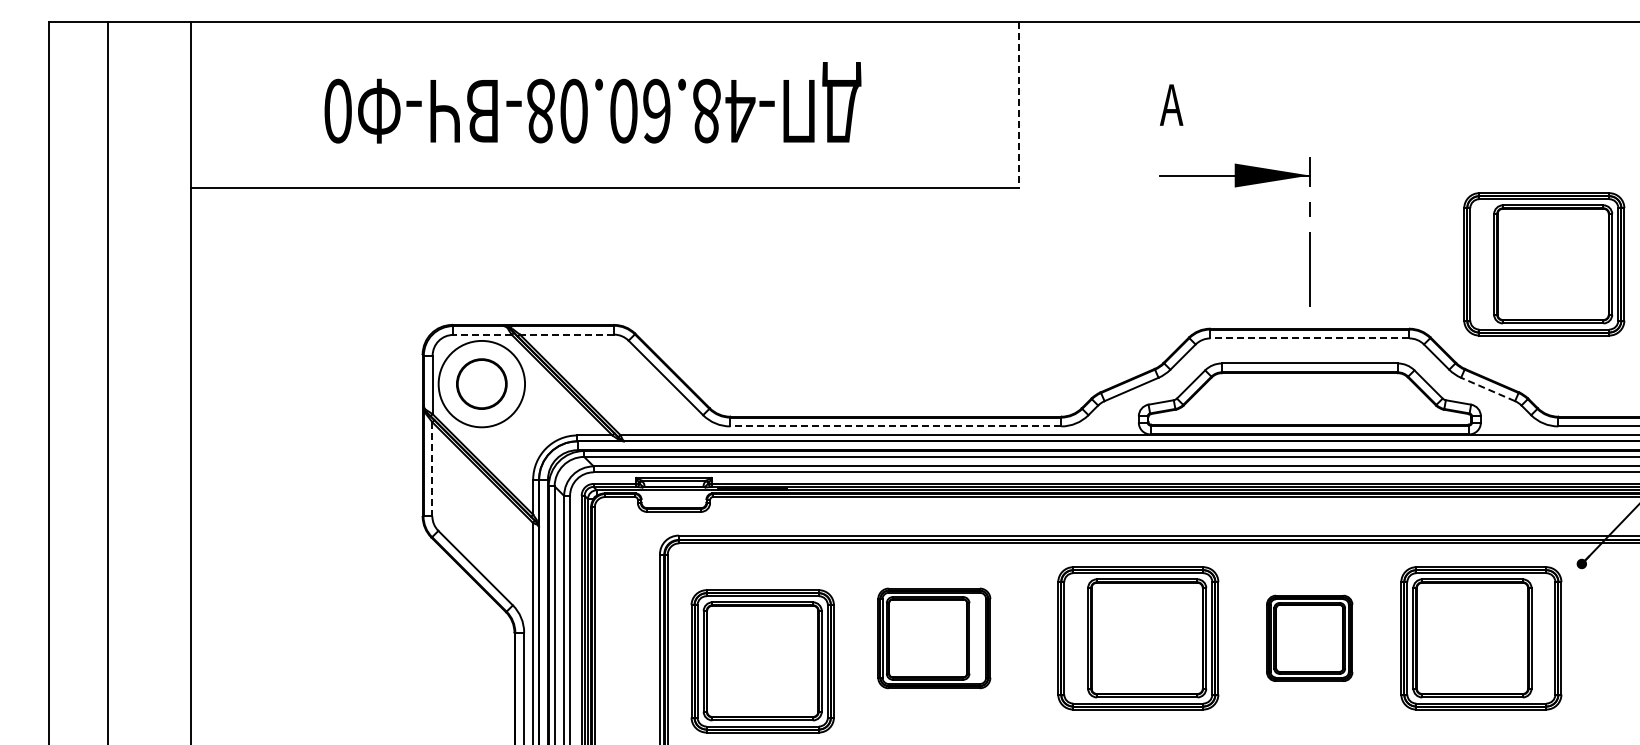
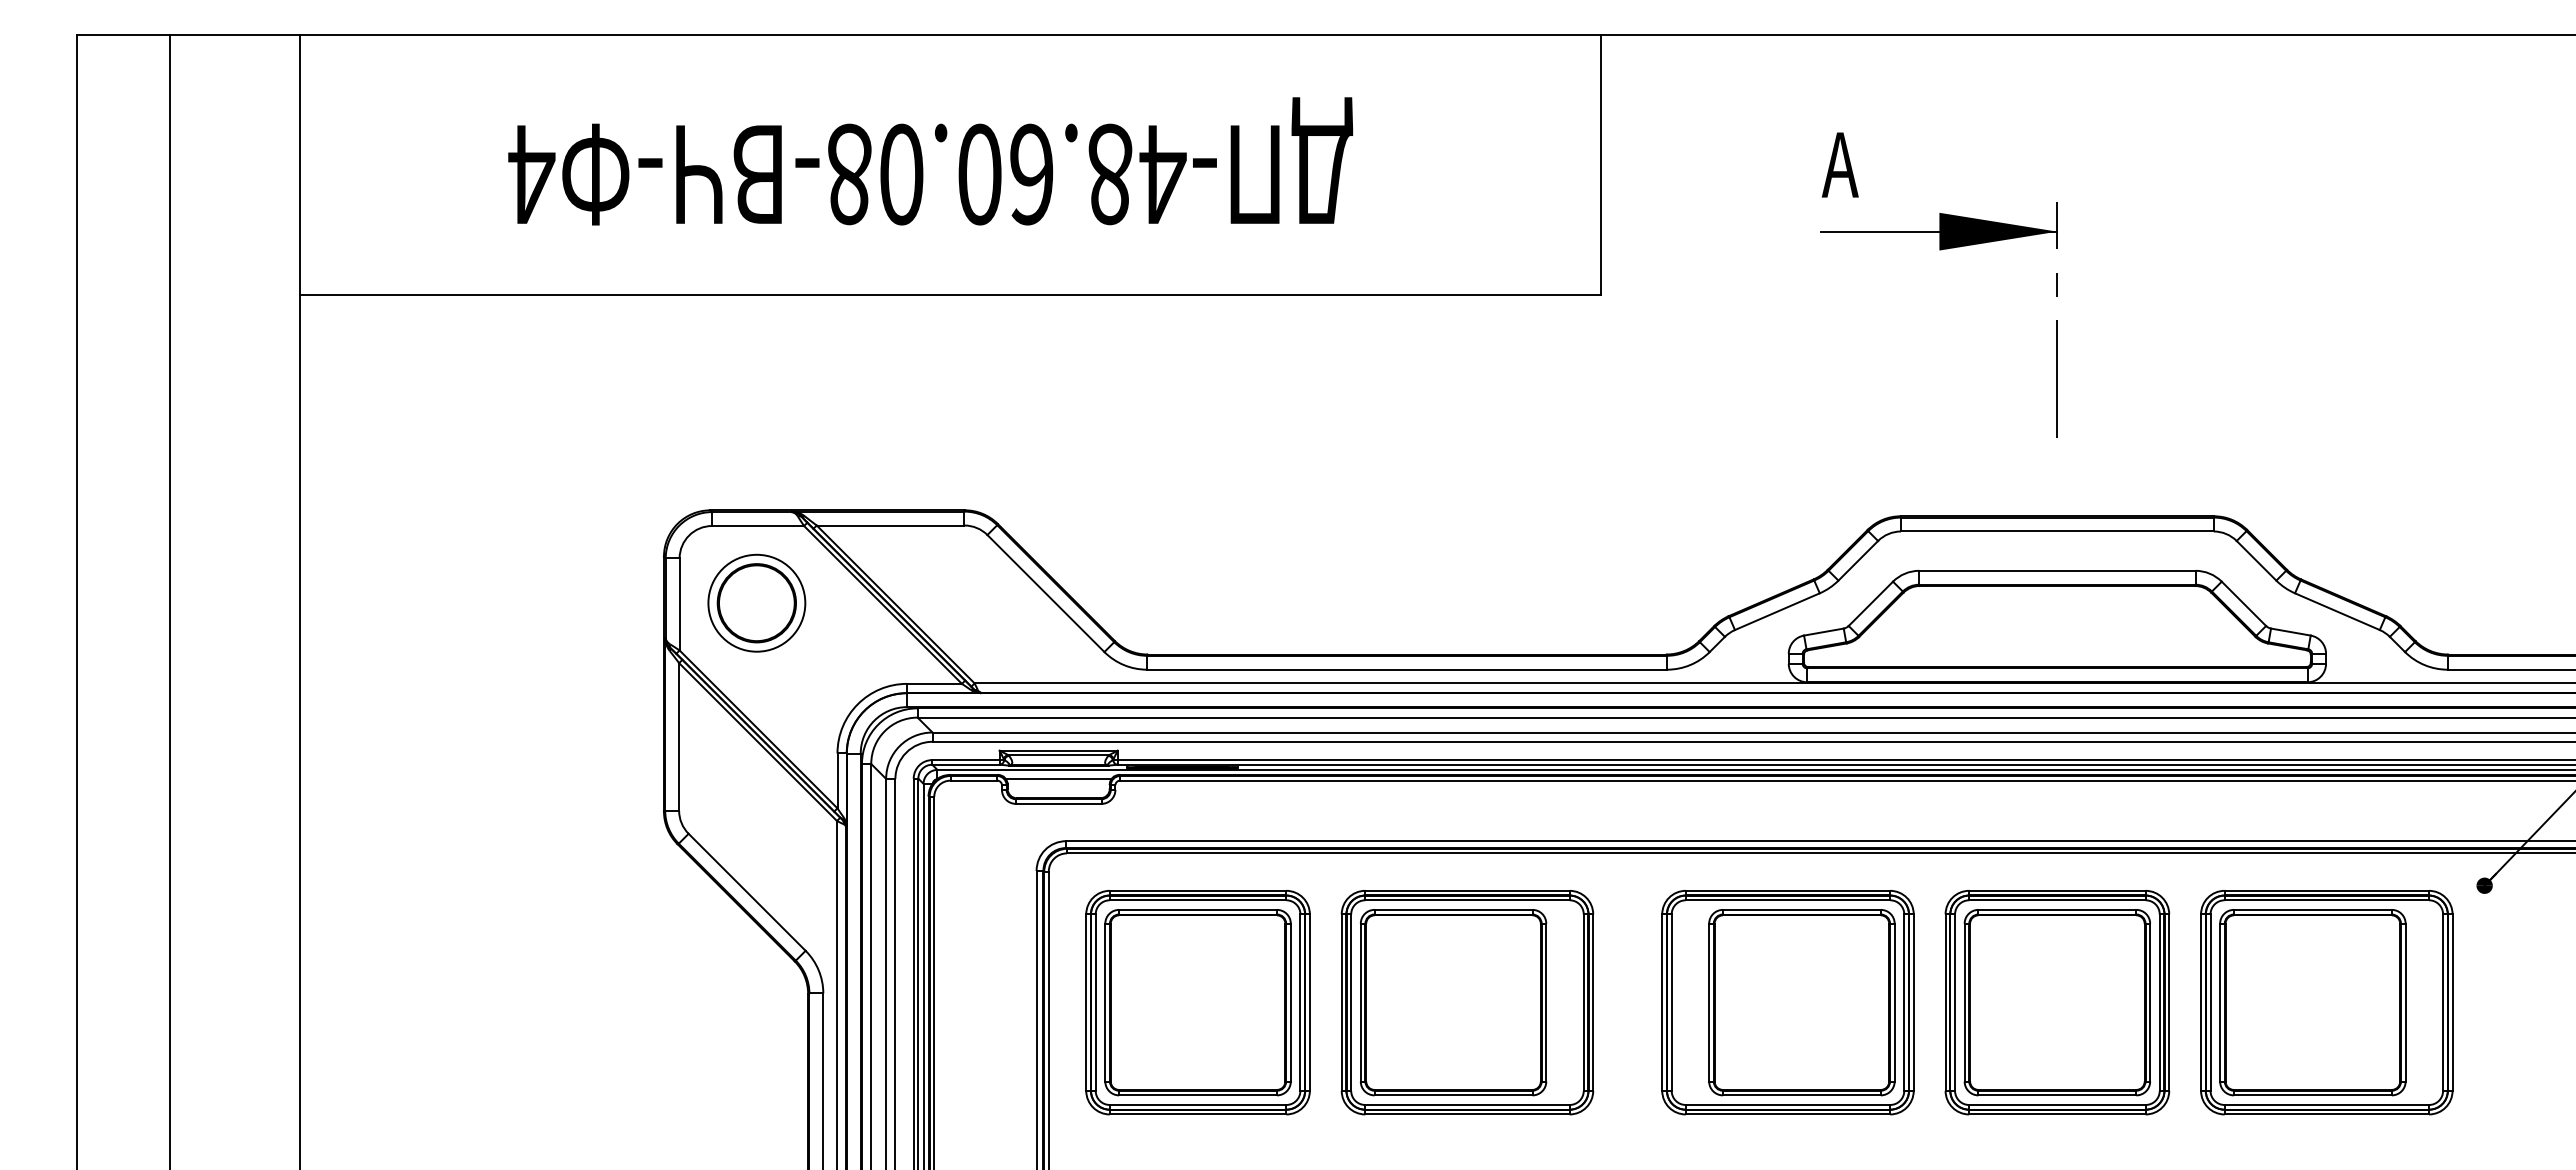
line: (1019, 105) -> (1601, 165), dashed -> solid
text: (338, 110) -> (531, 173), 0 -> 4
part: (1234, 187) -> (1939, 250), moved
part: (1544, 264) -> (2425, 415), removed
line: (482, 334) -> (757, 525), dashed -> solid
line: (566, 334) -> (889, 525), dashed -> solid
line: (1309, 338) -> (2056, 531), dashed -> solid
circle: (481, 383) -> (756, 602), size x0.71
line: (1487, 389) -> (2336, 611), dashed -> solid
line: (895, 426) -> (1406, 669), dashed -> solid
line: (432, 469) -> (679, 737), dashed -> solid
line: (673, 496) -> (1057, 779), added
part: (934, 638) -> (1467, 1002), size x1.43
part: (1309, 638) -> (2056, 1002), size x1.67
part: (762, 661) -> (1197, 1002), moved

